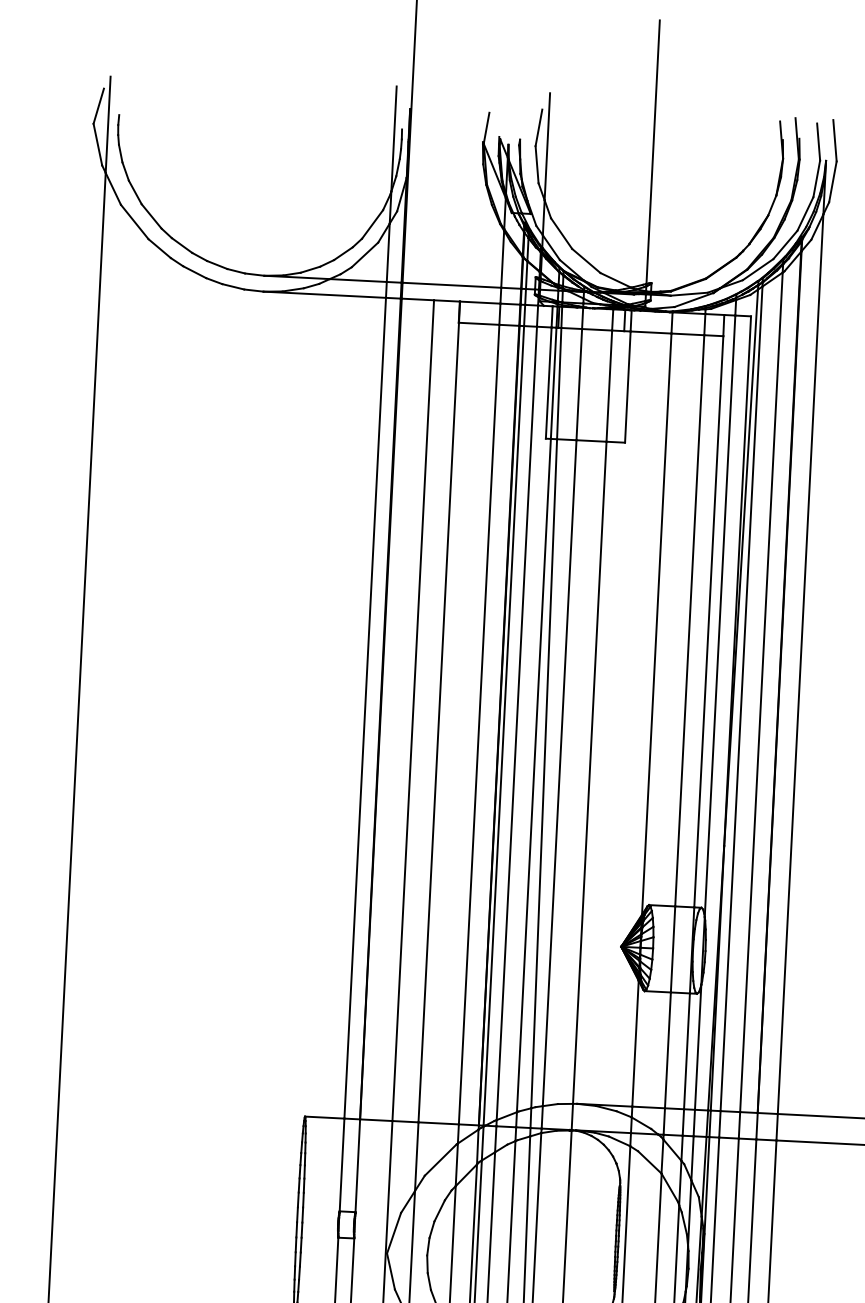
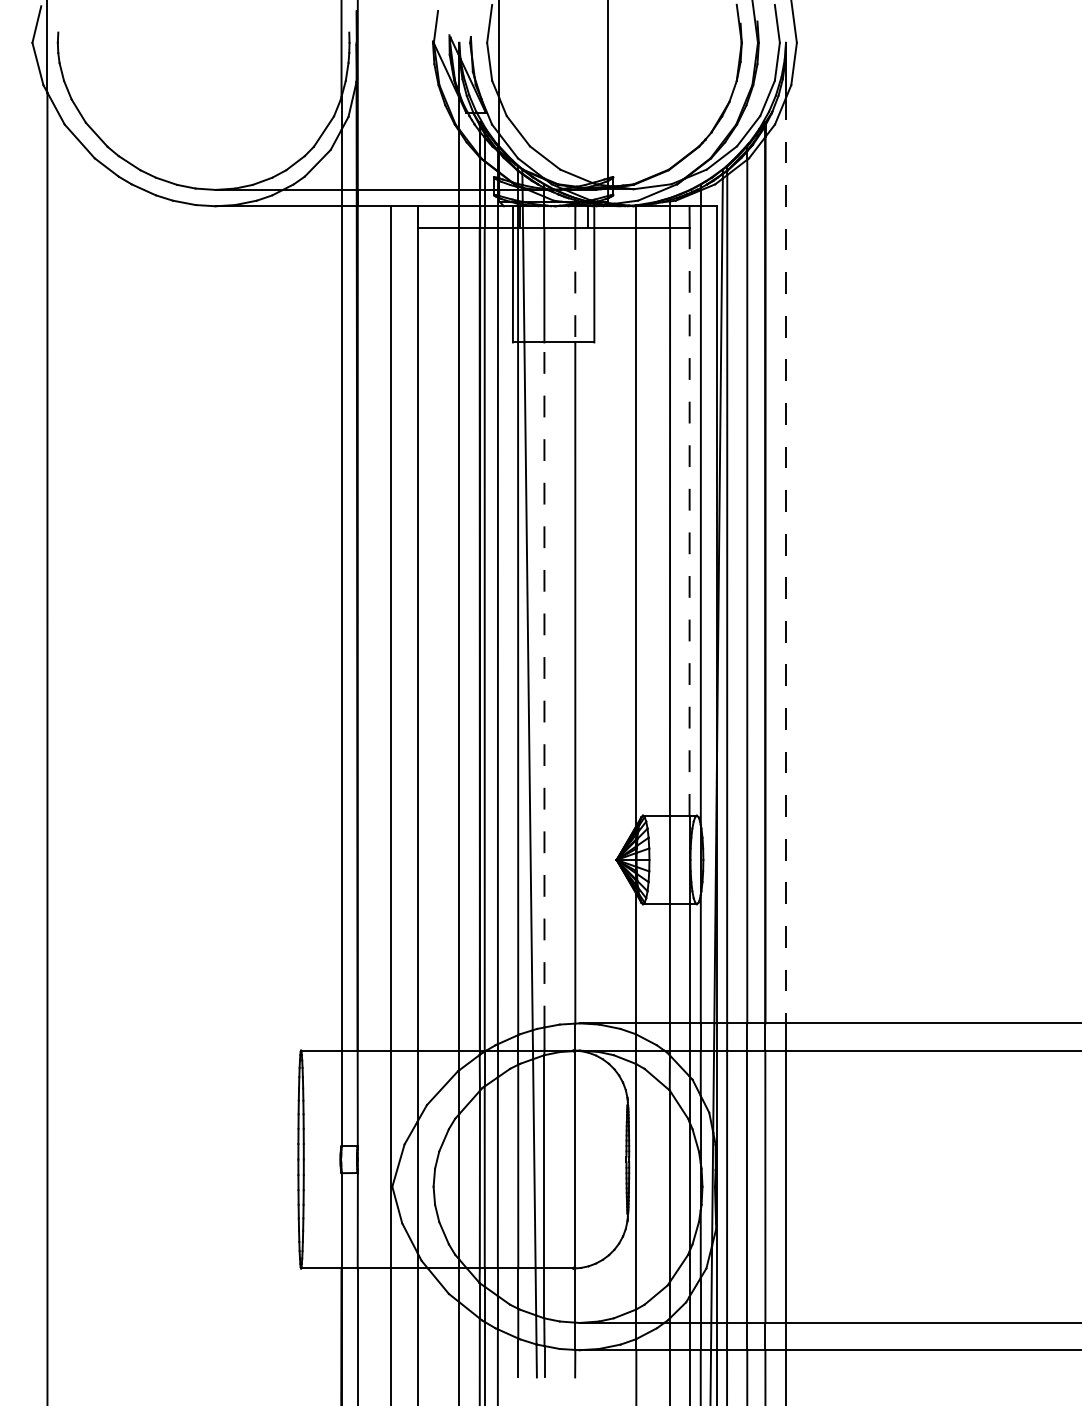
line: (609, 386) -> (575, 285), solid -> dashed
line: (708, 621) -> (689, 521), solid -> dashed
line: (801, 664) -> (786, 560), solid -> dashed
line: (559, 772) -> (544, 684), solid -> dashed

